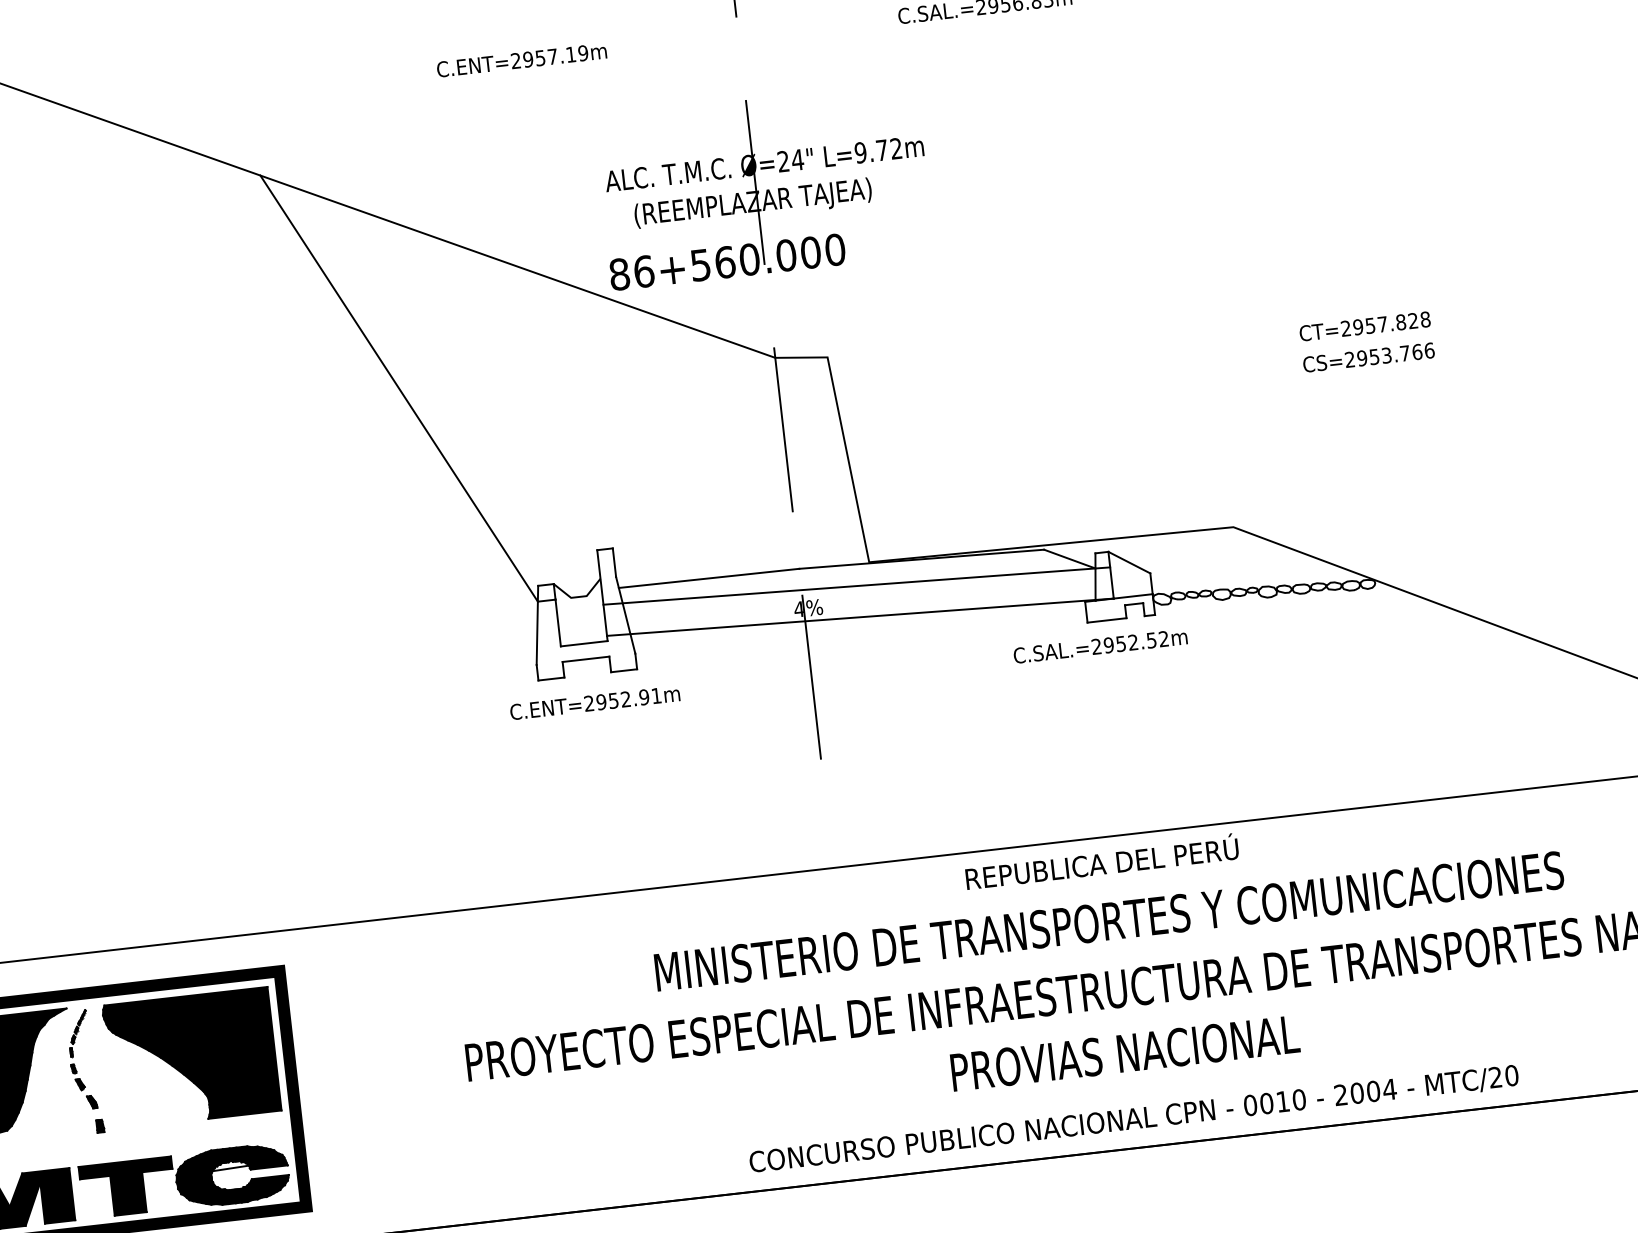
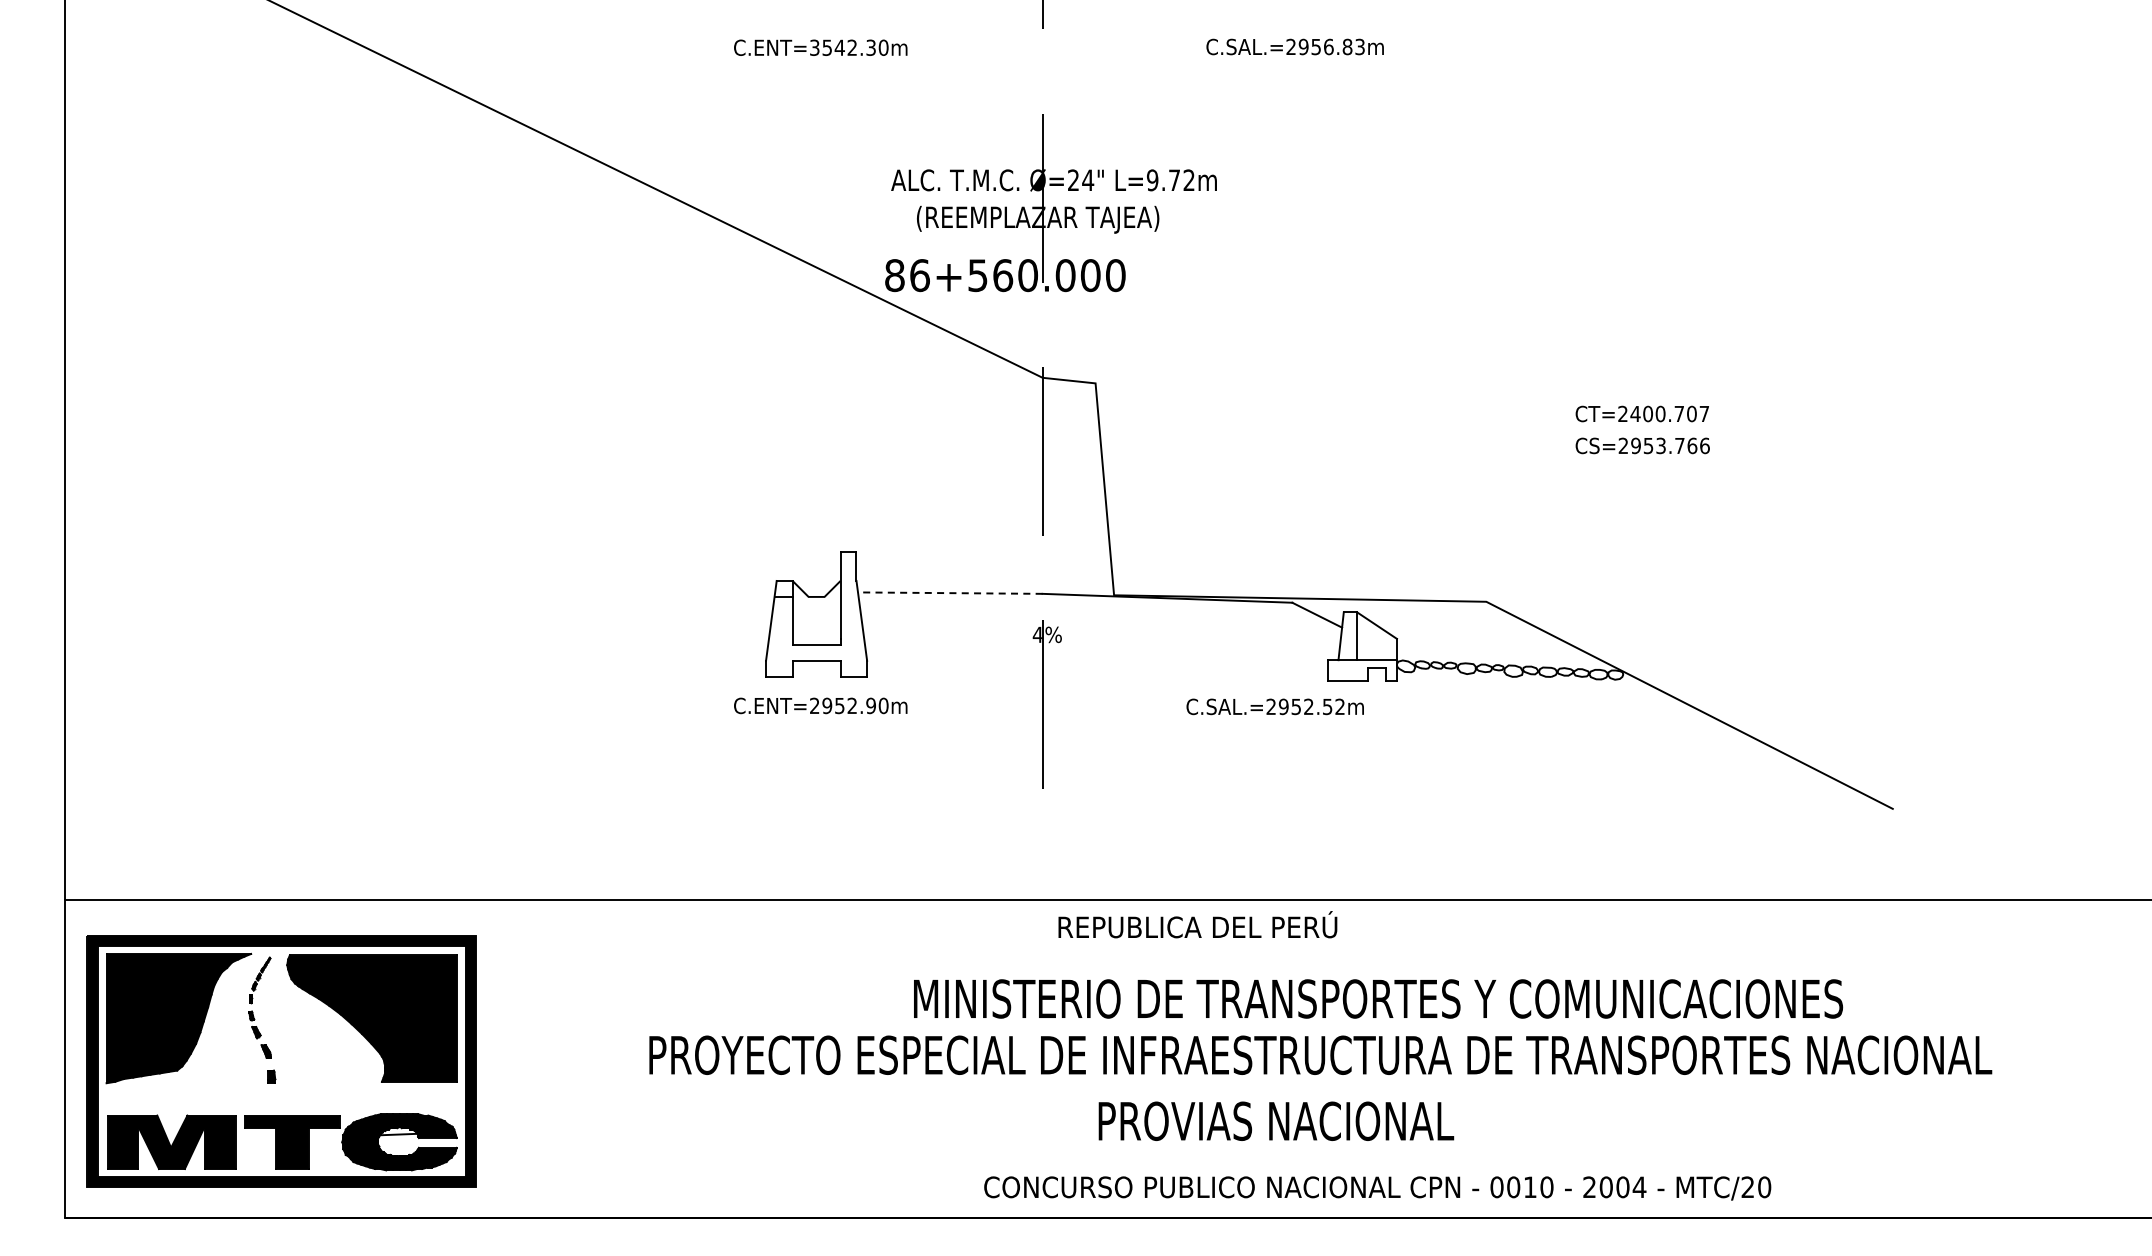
text: (549, 56) -> (849, 47), C.ENT=2957.19m -> C.ENT=3542.30m
text: (1391, 322) -> (1669, 413), CT=2957.828 -> CT=2400.707
line: (398, 388) -> (658, 365), removed
line: (708, 578) -> (949, 593), solid -> dashed
line: (856, 585) -> (1098, 617), removed
line: (860, 616) -> (1098, 649), removed
text: (1099, 646) -> (1274, 706), moved
text: (656, 695) -> (883, 705), C.ENT=2952.91m -> C.ENT=2952.90m
text: (1101, 861) -> (1197, 924), moved
text: (1109, 920) -> (1378, 998), moved
text: (1125, 1052) -> (1276, 1120), moved
text: (1133, 1119) -> (1377, 1188), moved

